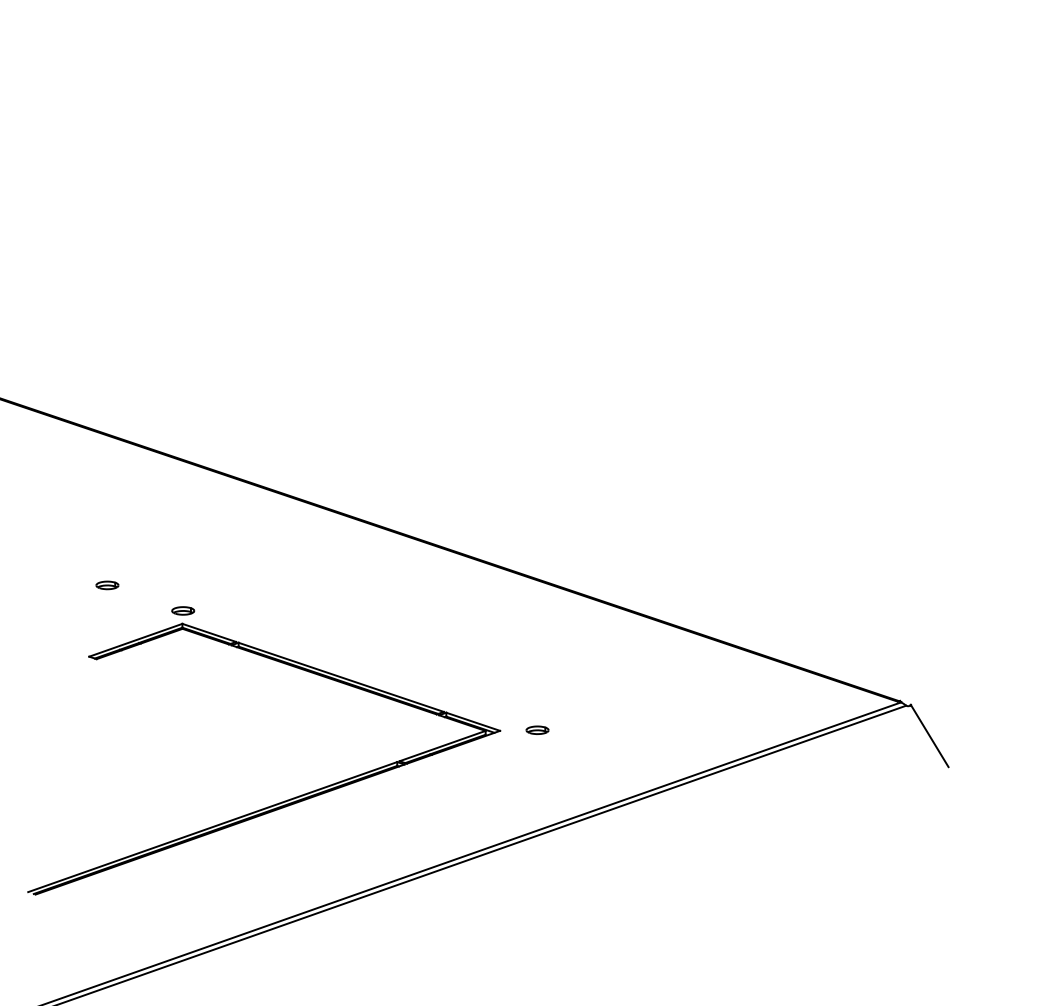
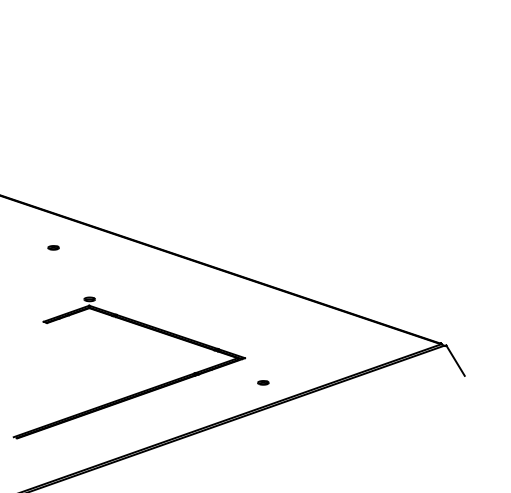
part: (107, 584) -> (53, 247), moved
part: (537, 729) -> (263, 382), moved

